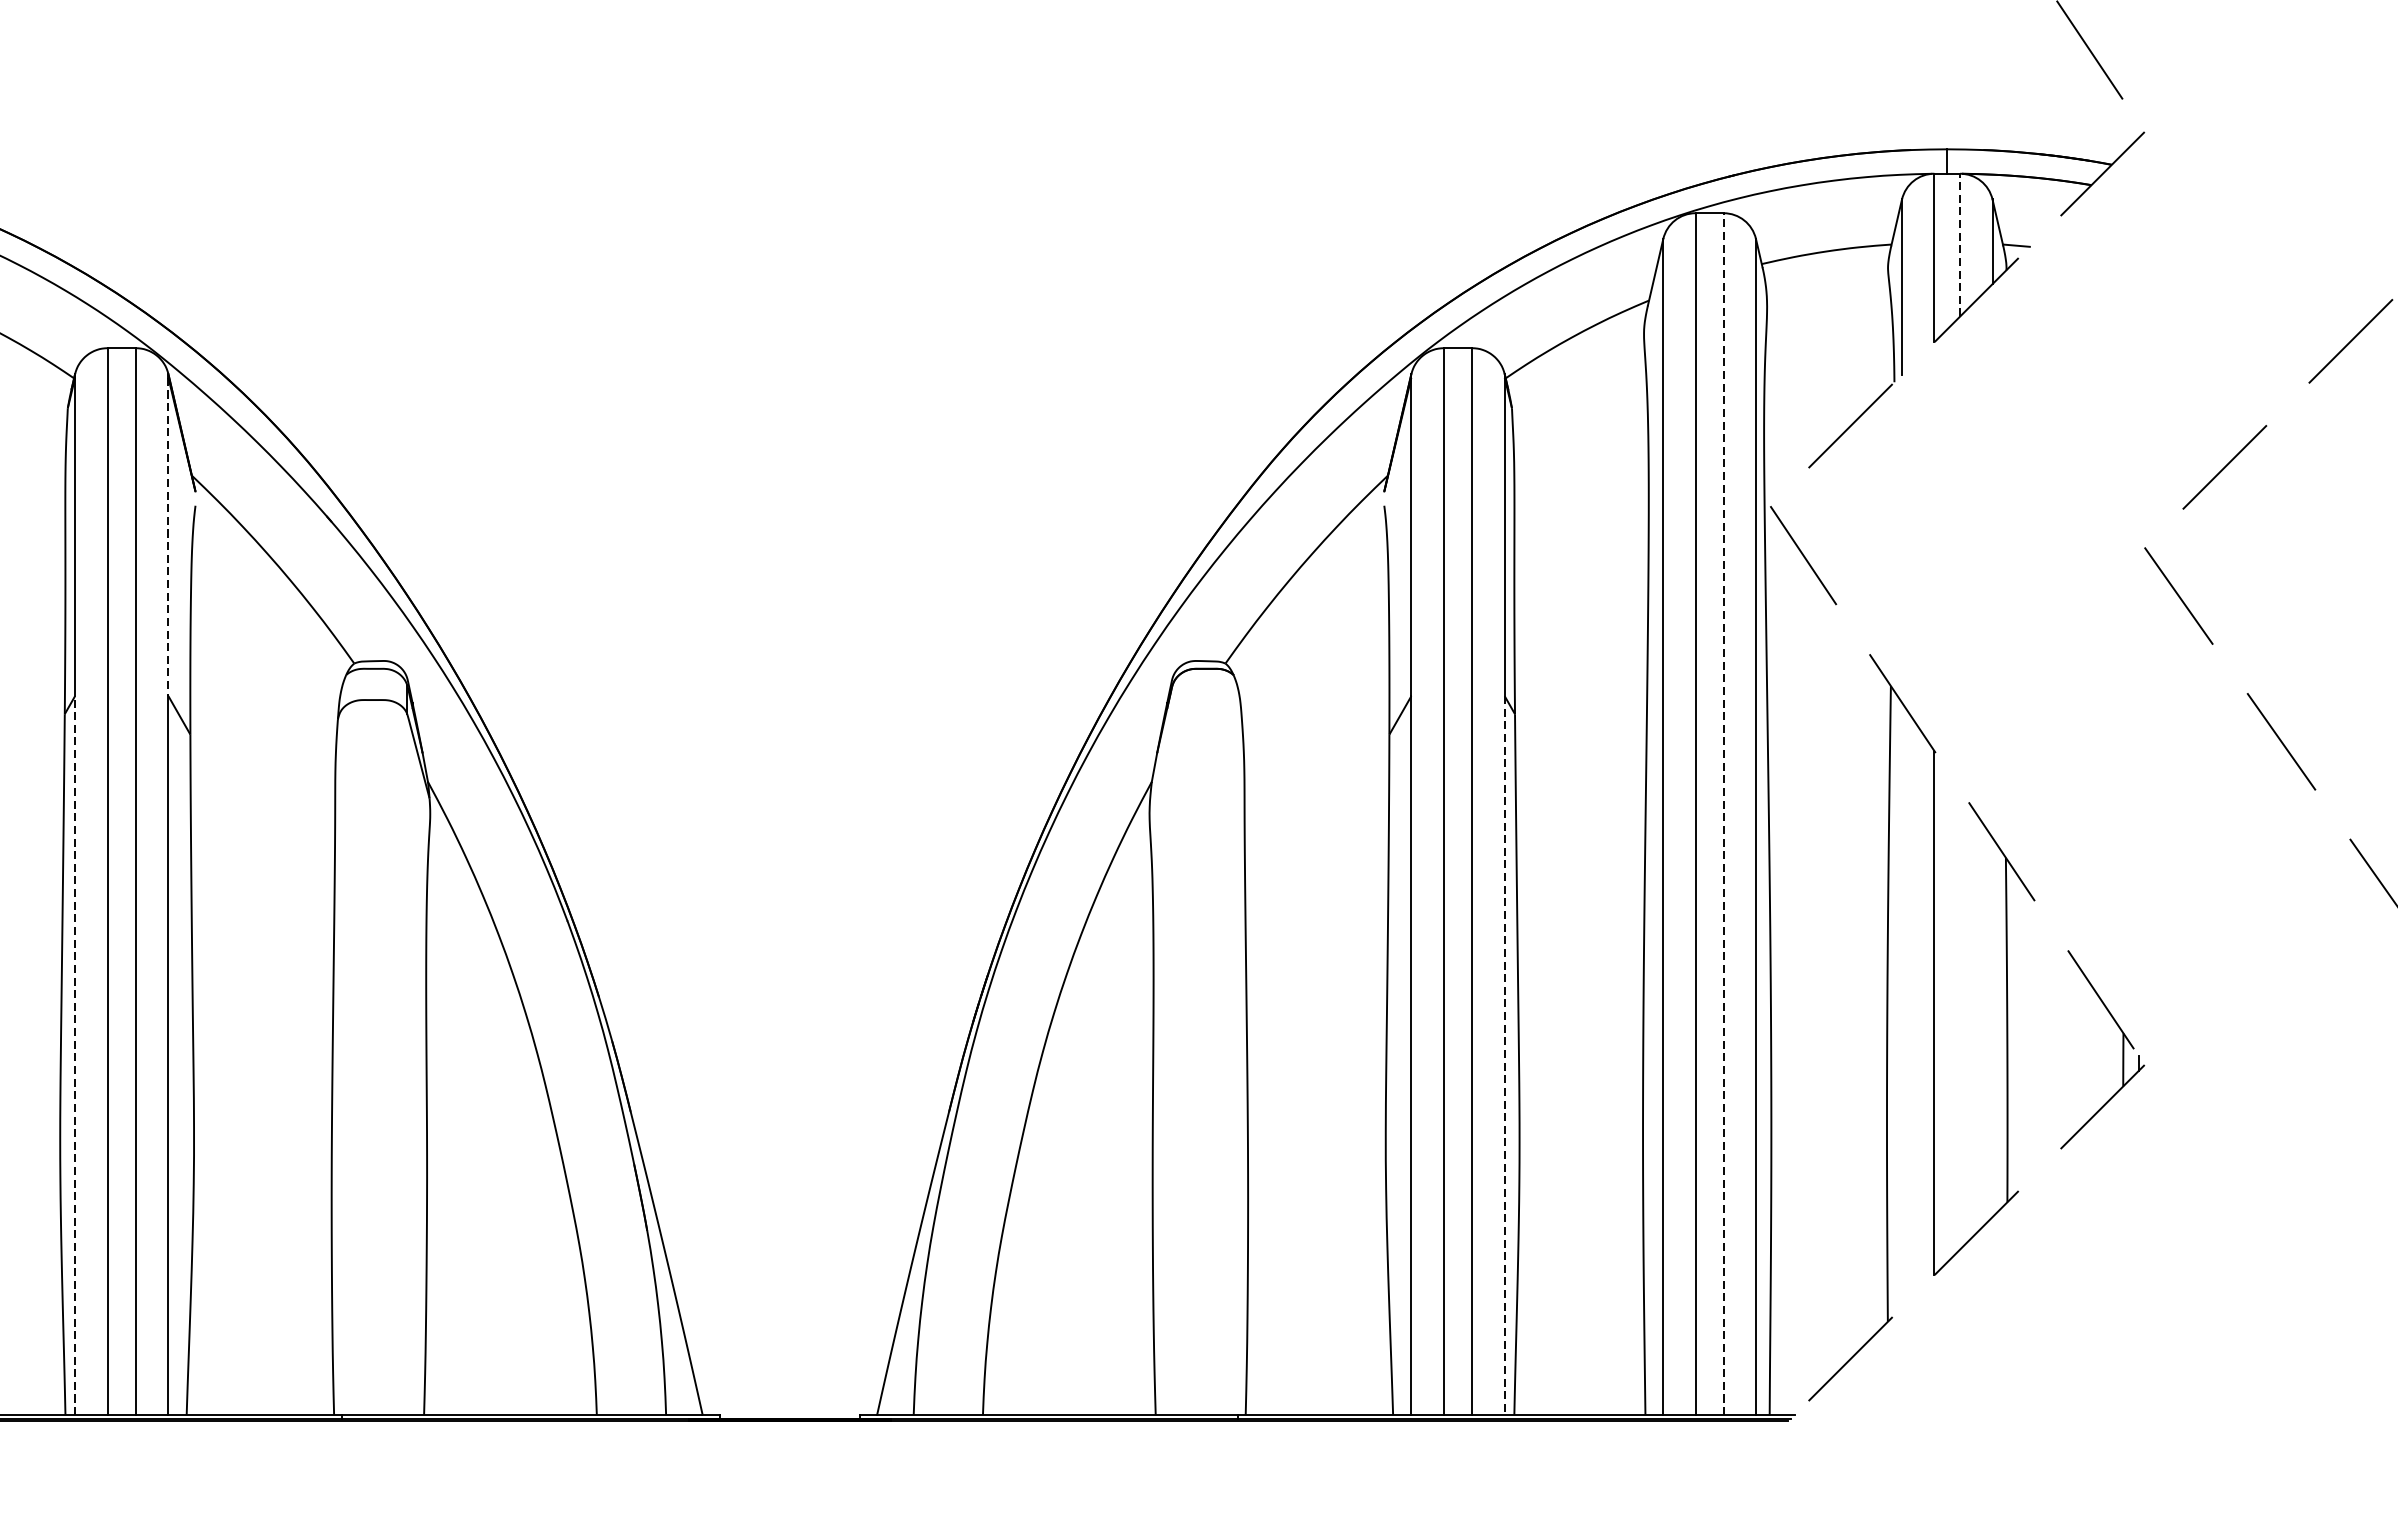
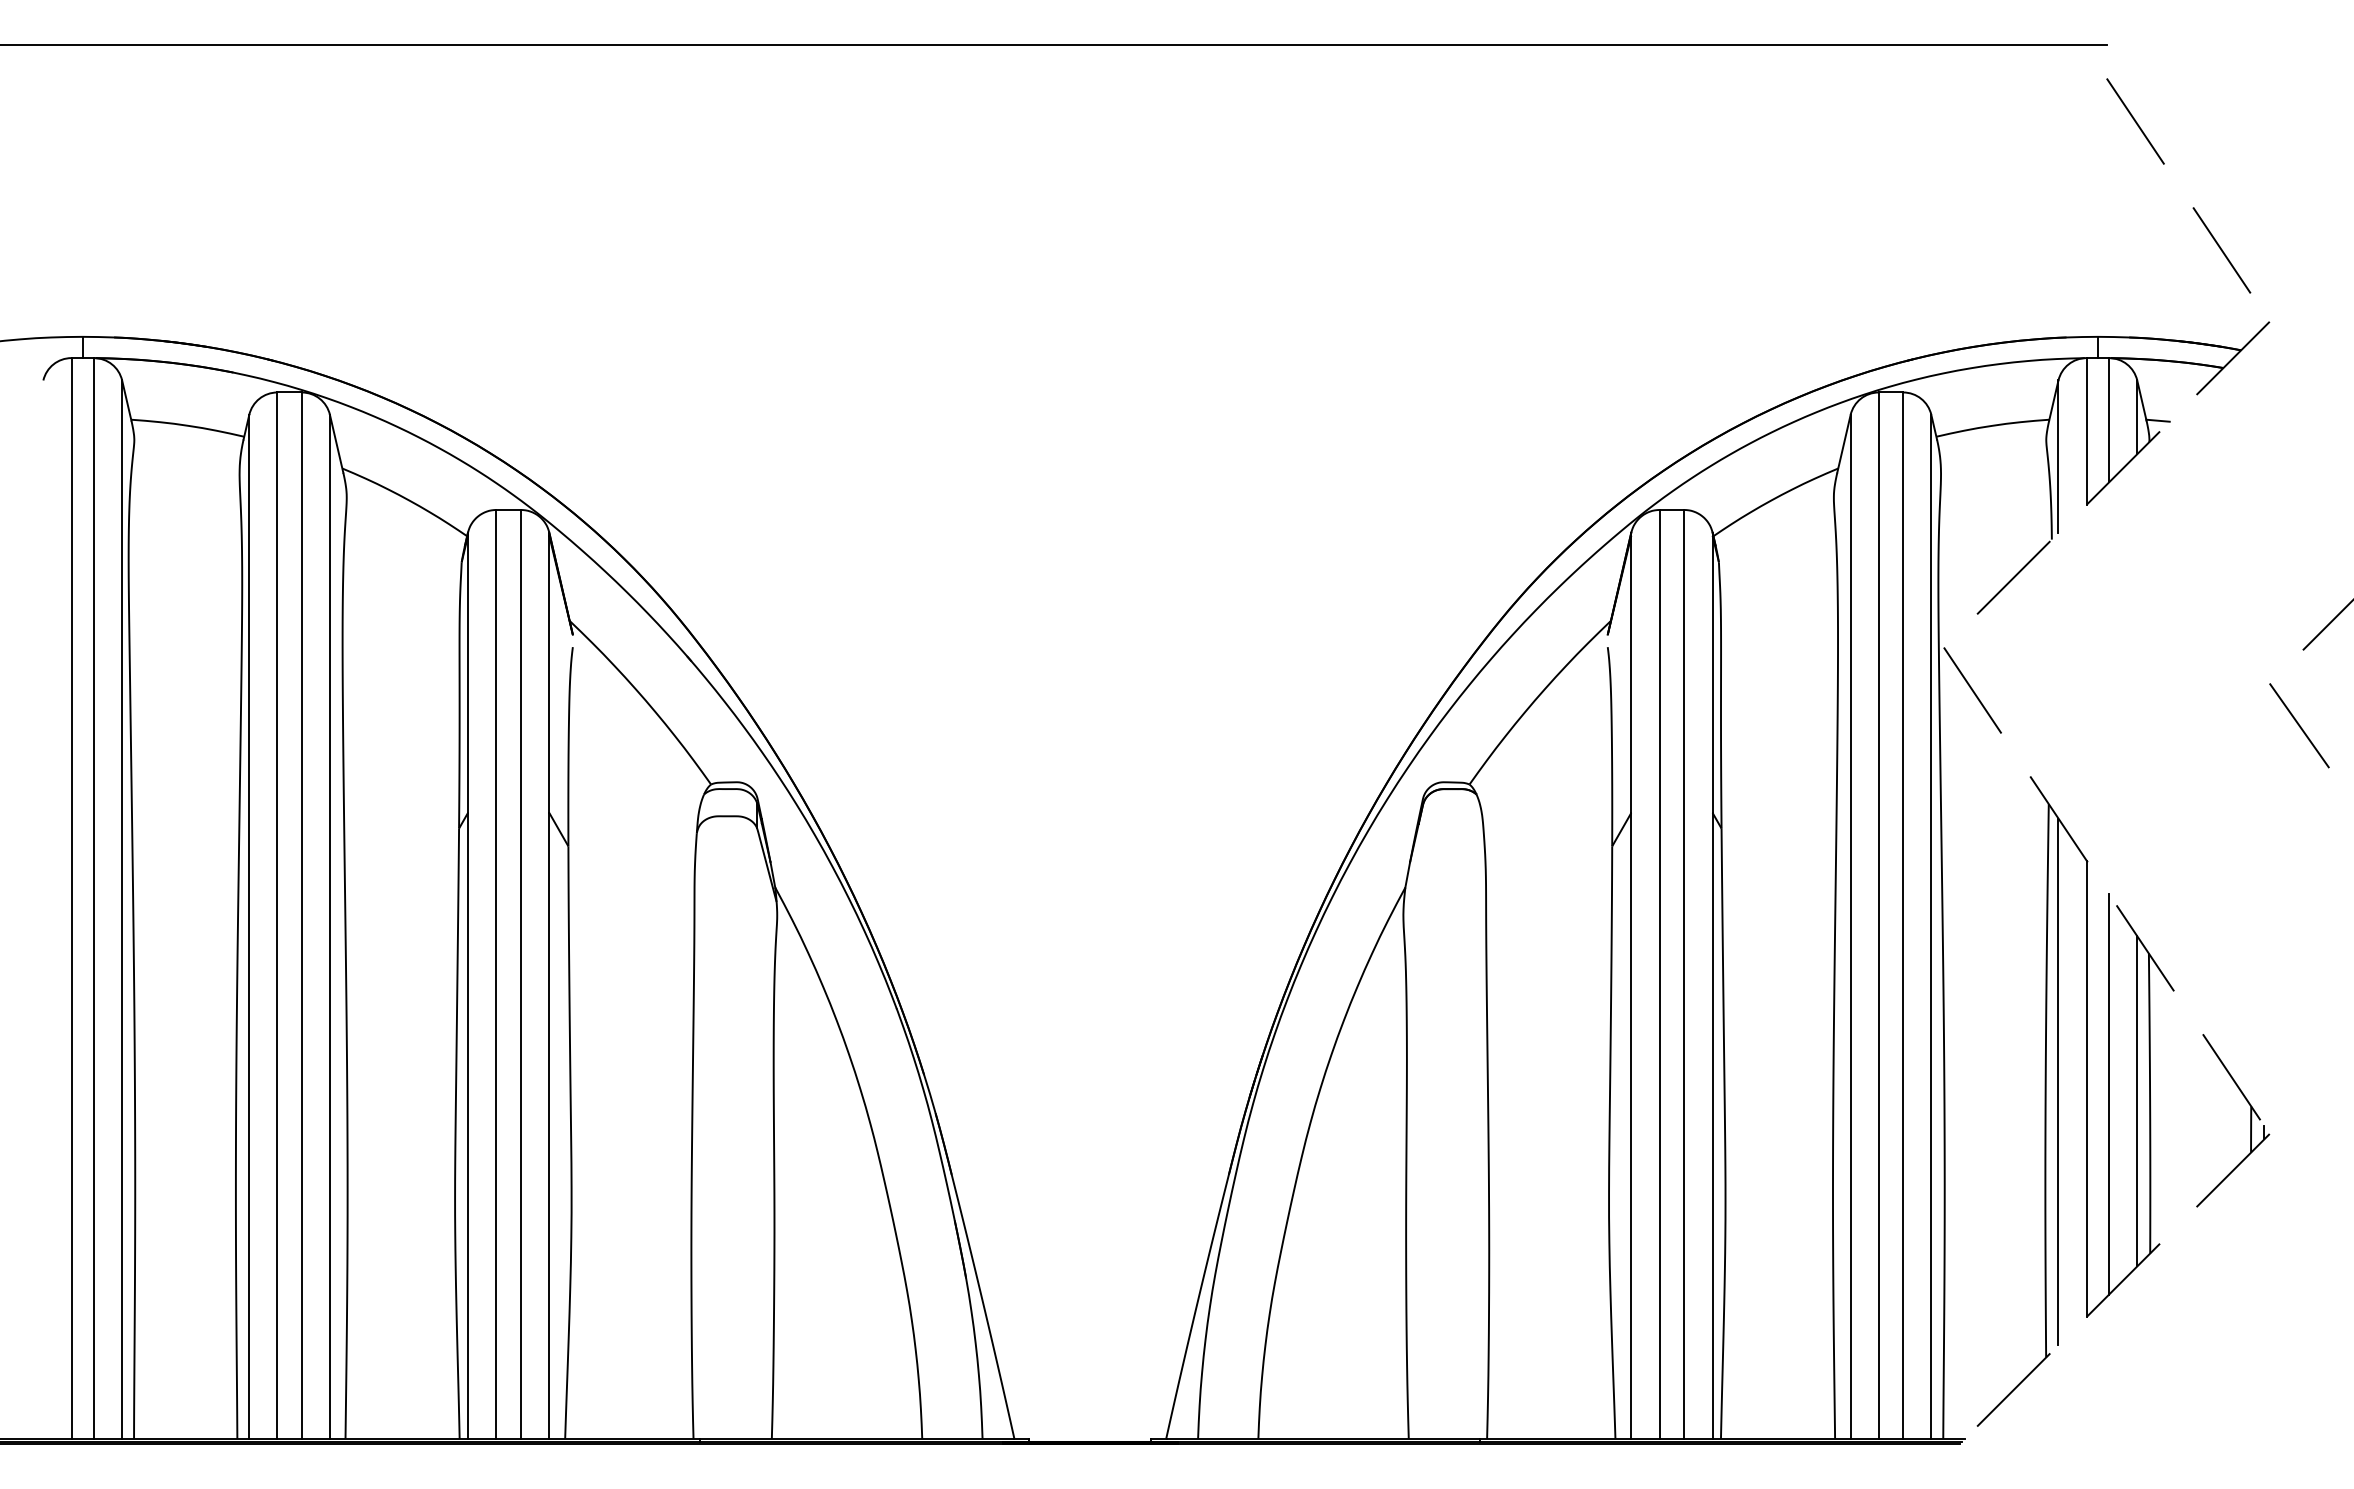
line: (1960, 244) -> (2109, 419), dashed -> solid
line: (168, 537) -> (549, 674), dashed -> solid
line: (1724, 814) -> (1903, 915), dashed -> solid
line: (1902, 1004) -> (2058, 1081), added
line: (1960, 1019) -> (2109, 1094), added
line: (1992, 1027) -> (2137, 1101), added
line: (75, 1055) -> (468, 1125), dashed -> solid
line: (1504, 1055) -> (1712, 1125), dashed -> solid

